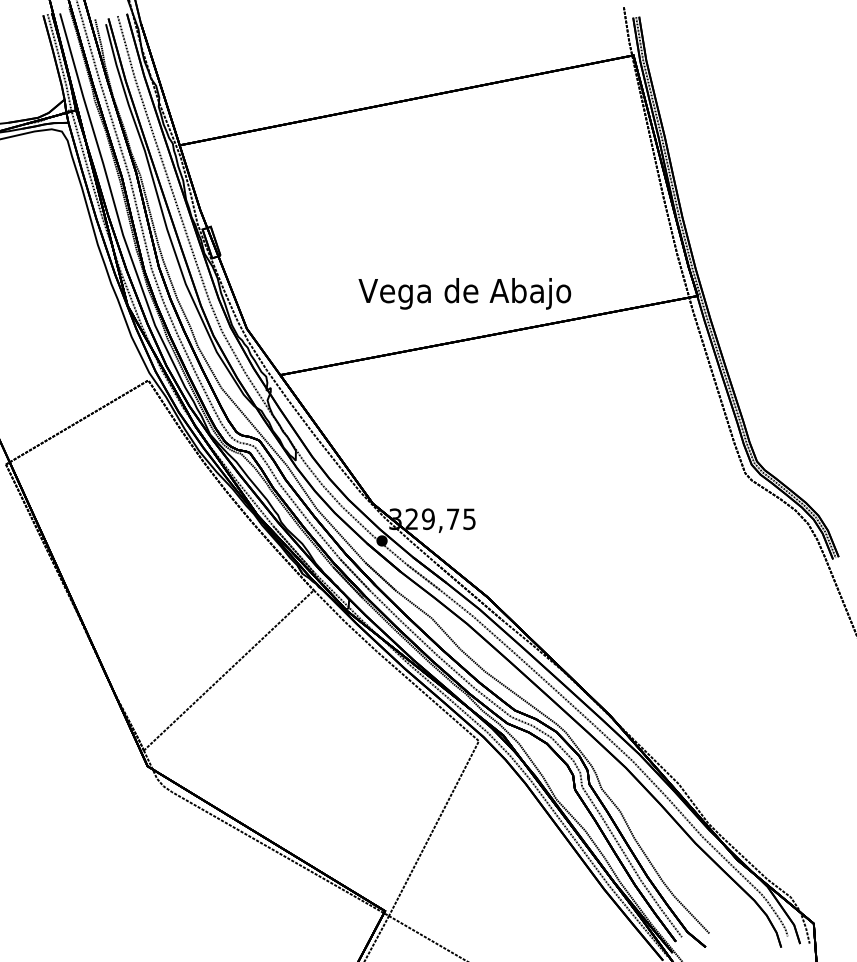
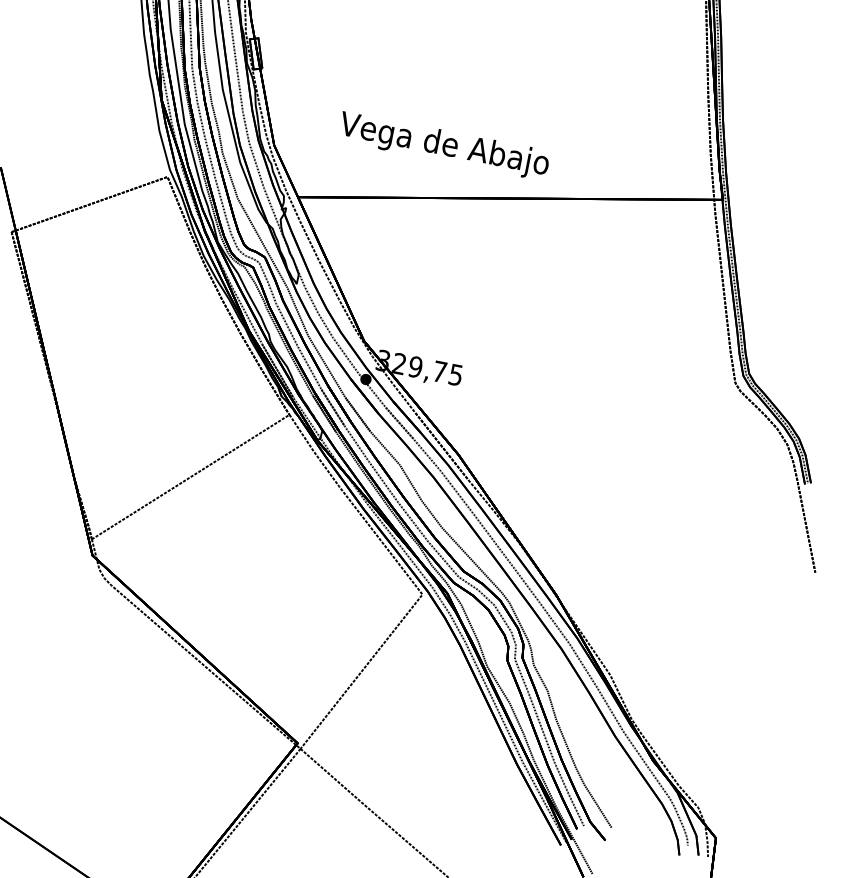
text: (464, 293) -> (443, 145), moved

